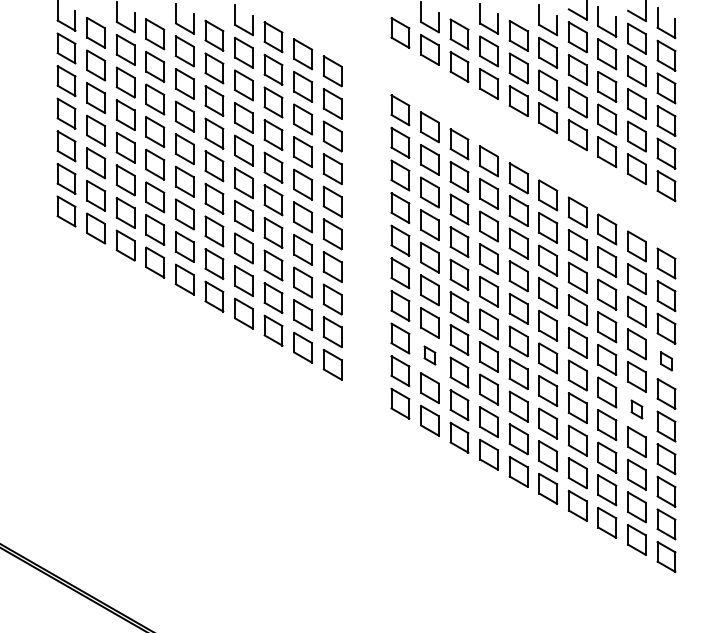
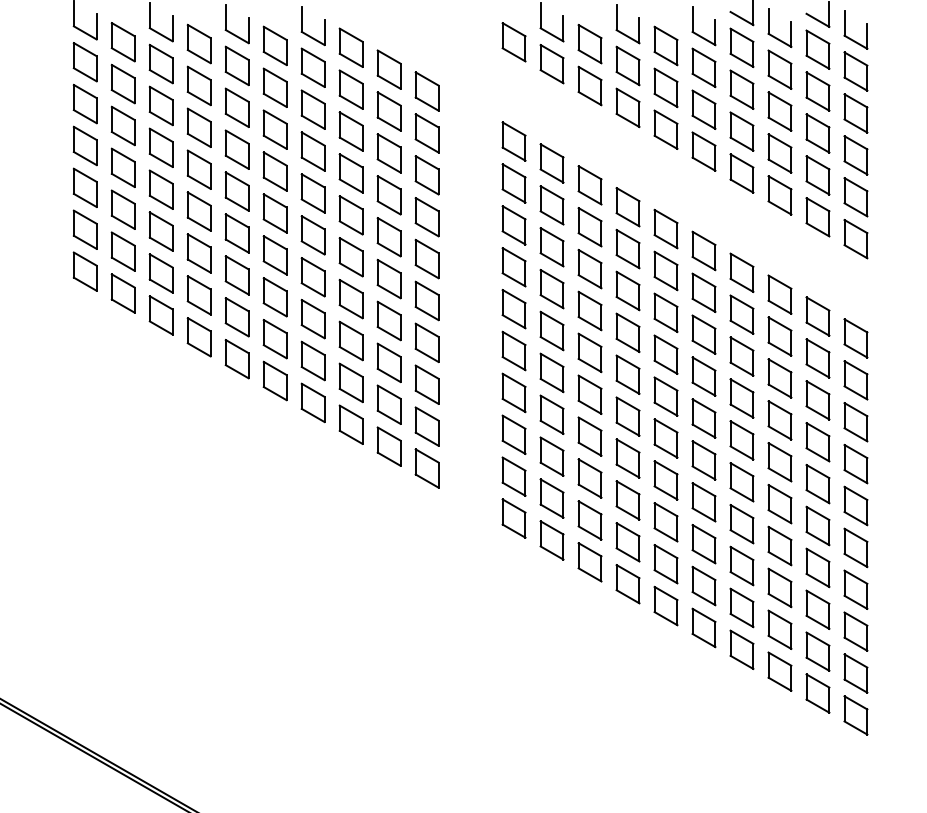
part: (429, 355) -> (551, 456), size x1.67
part: (666, 361) -> (855, 464), size x1.67
part: (636, 409) -> (817, 525), size x1.67

